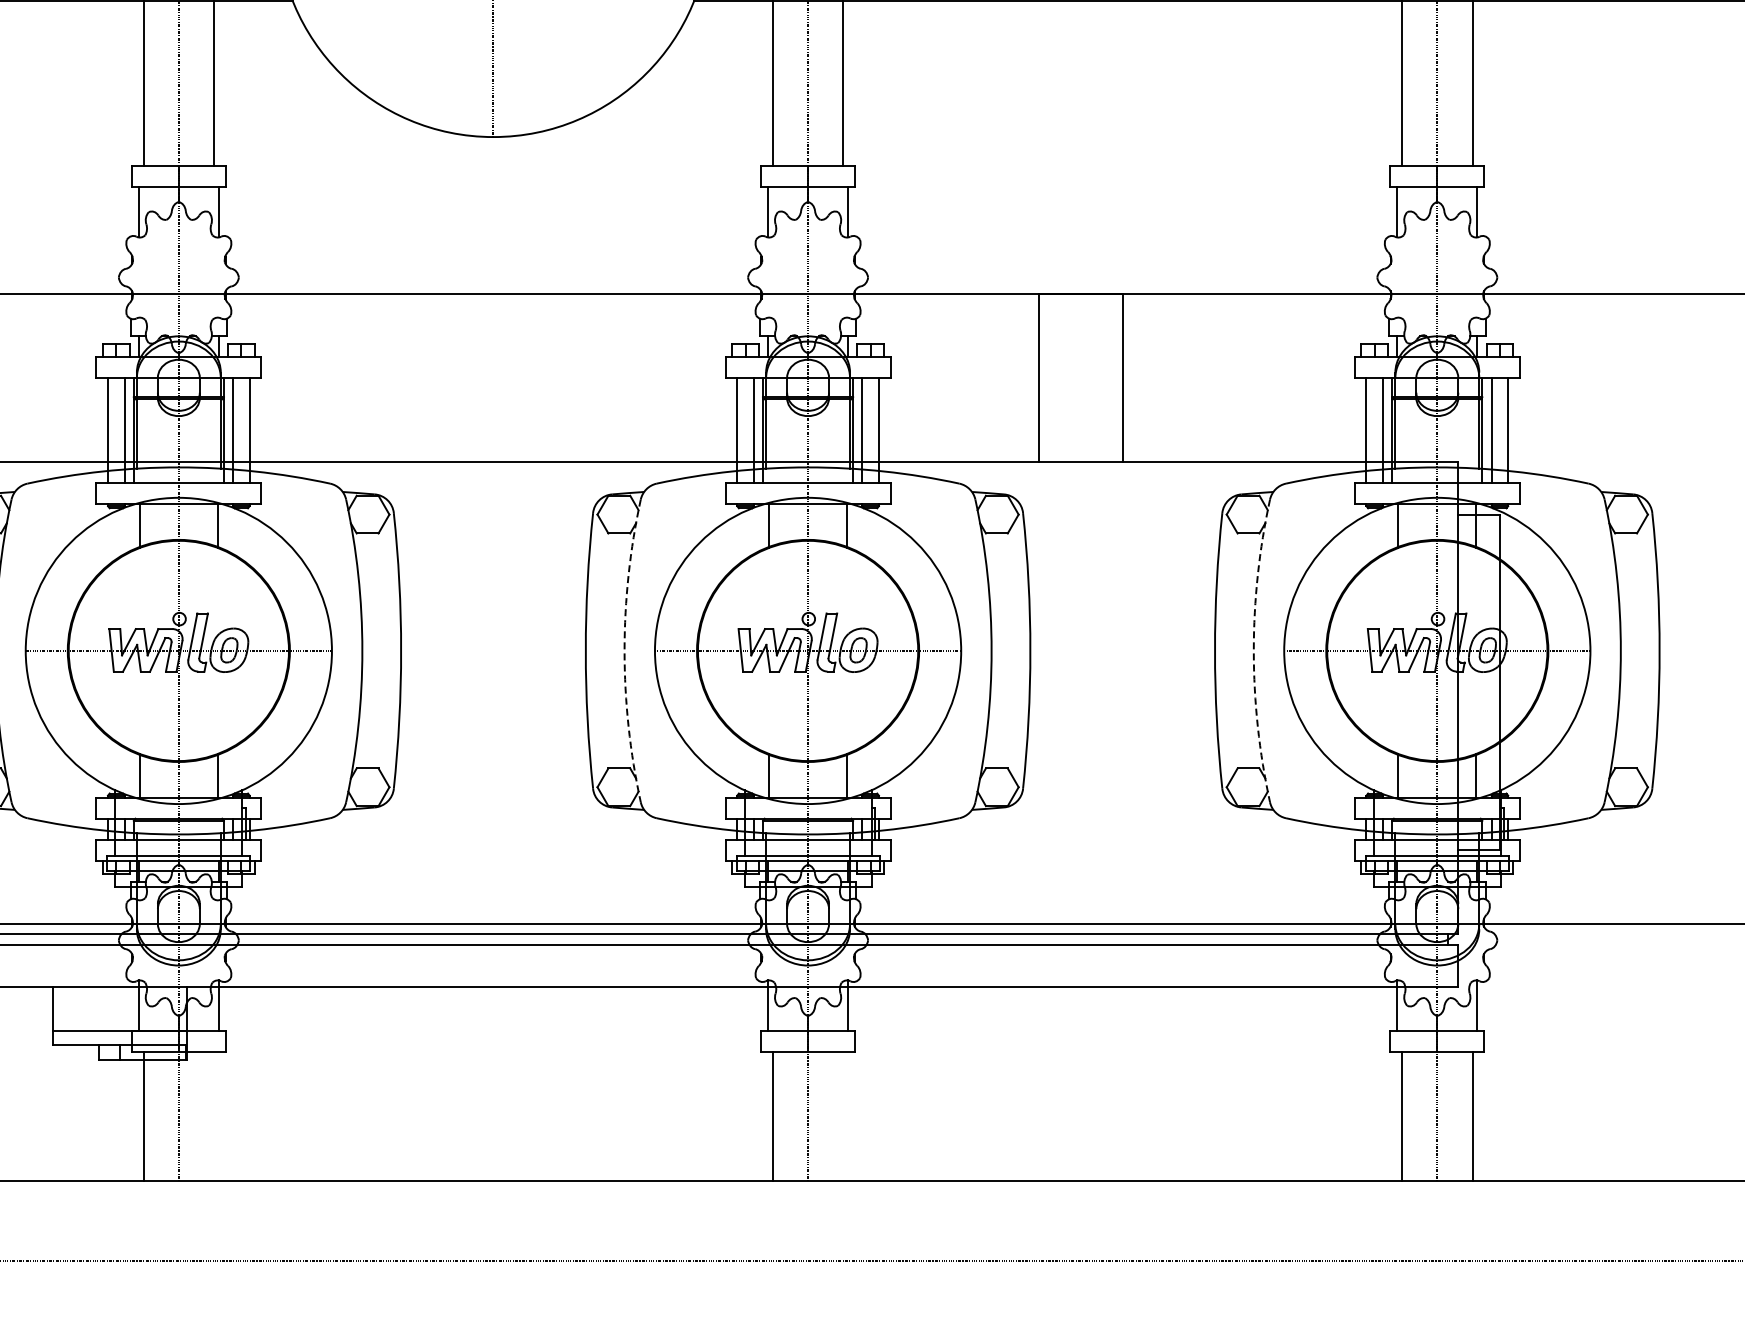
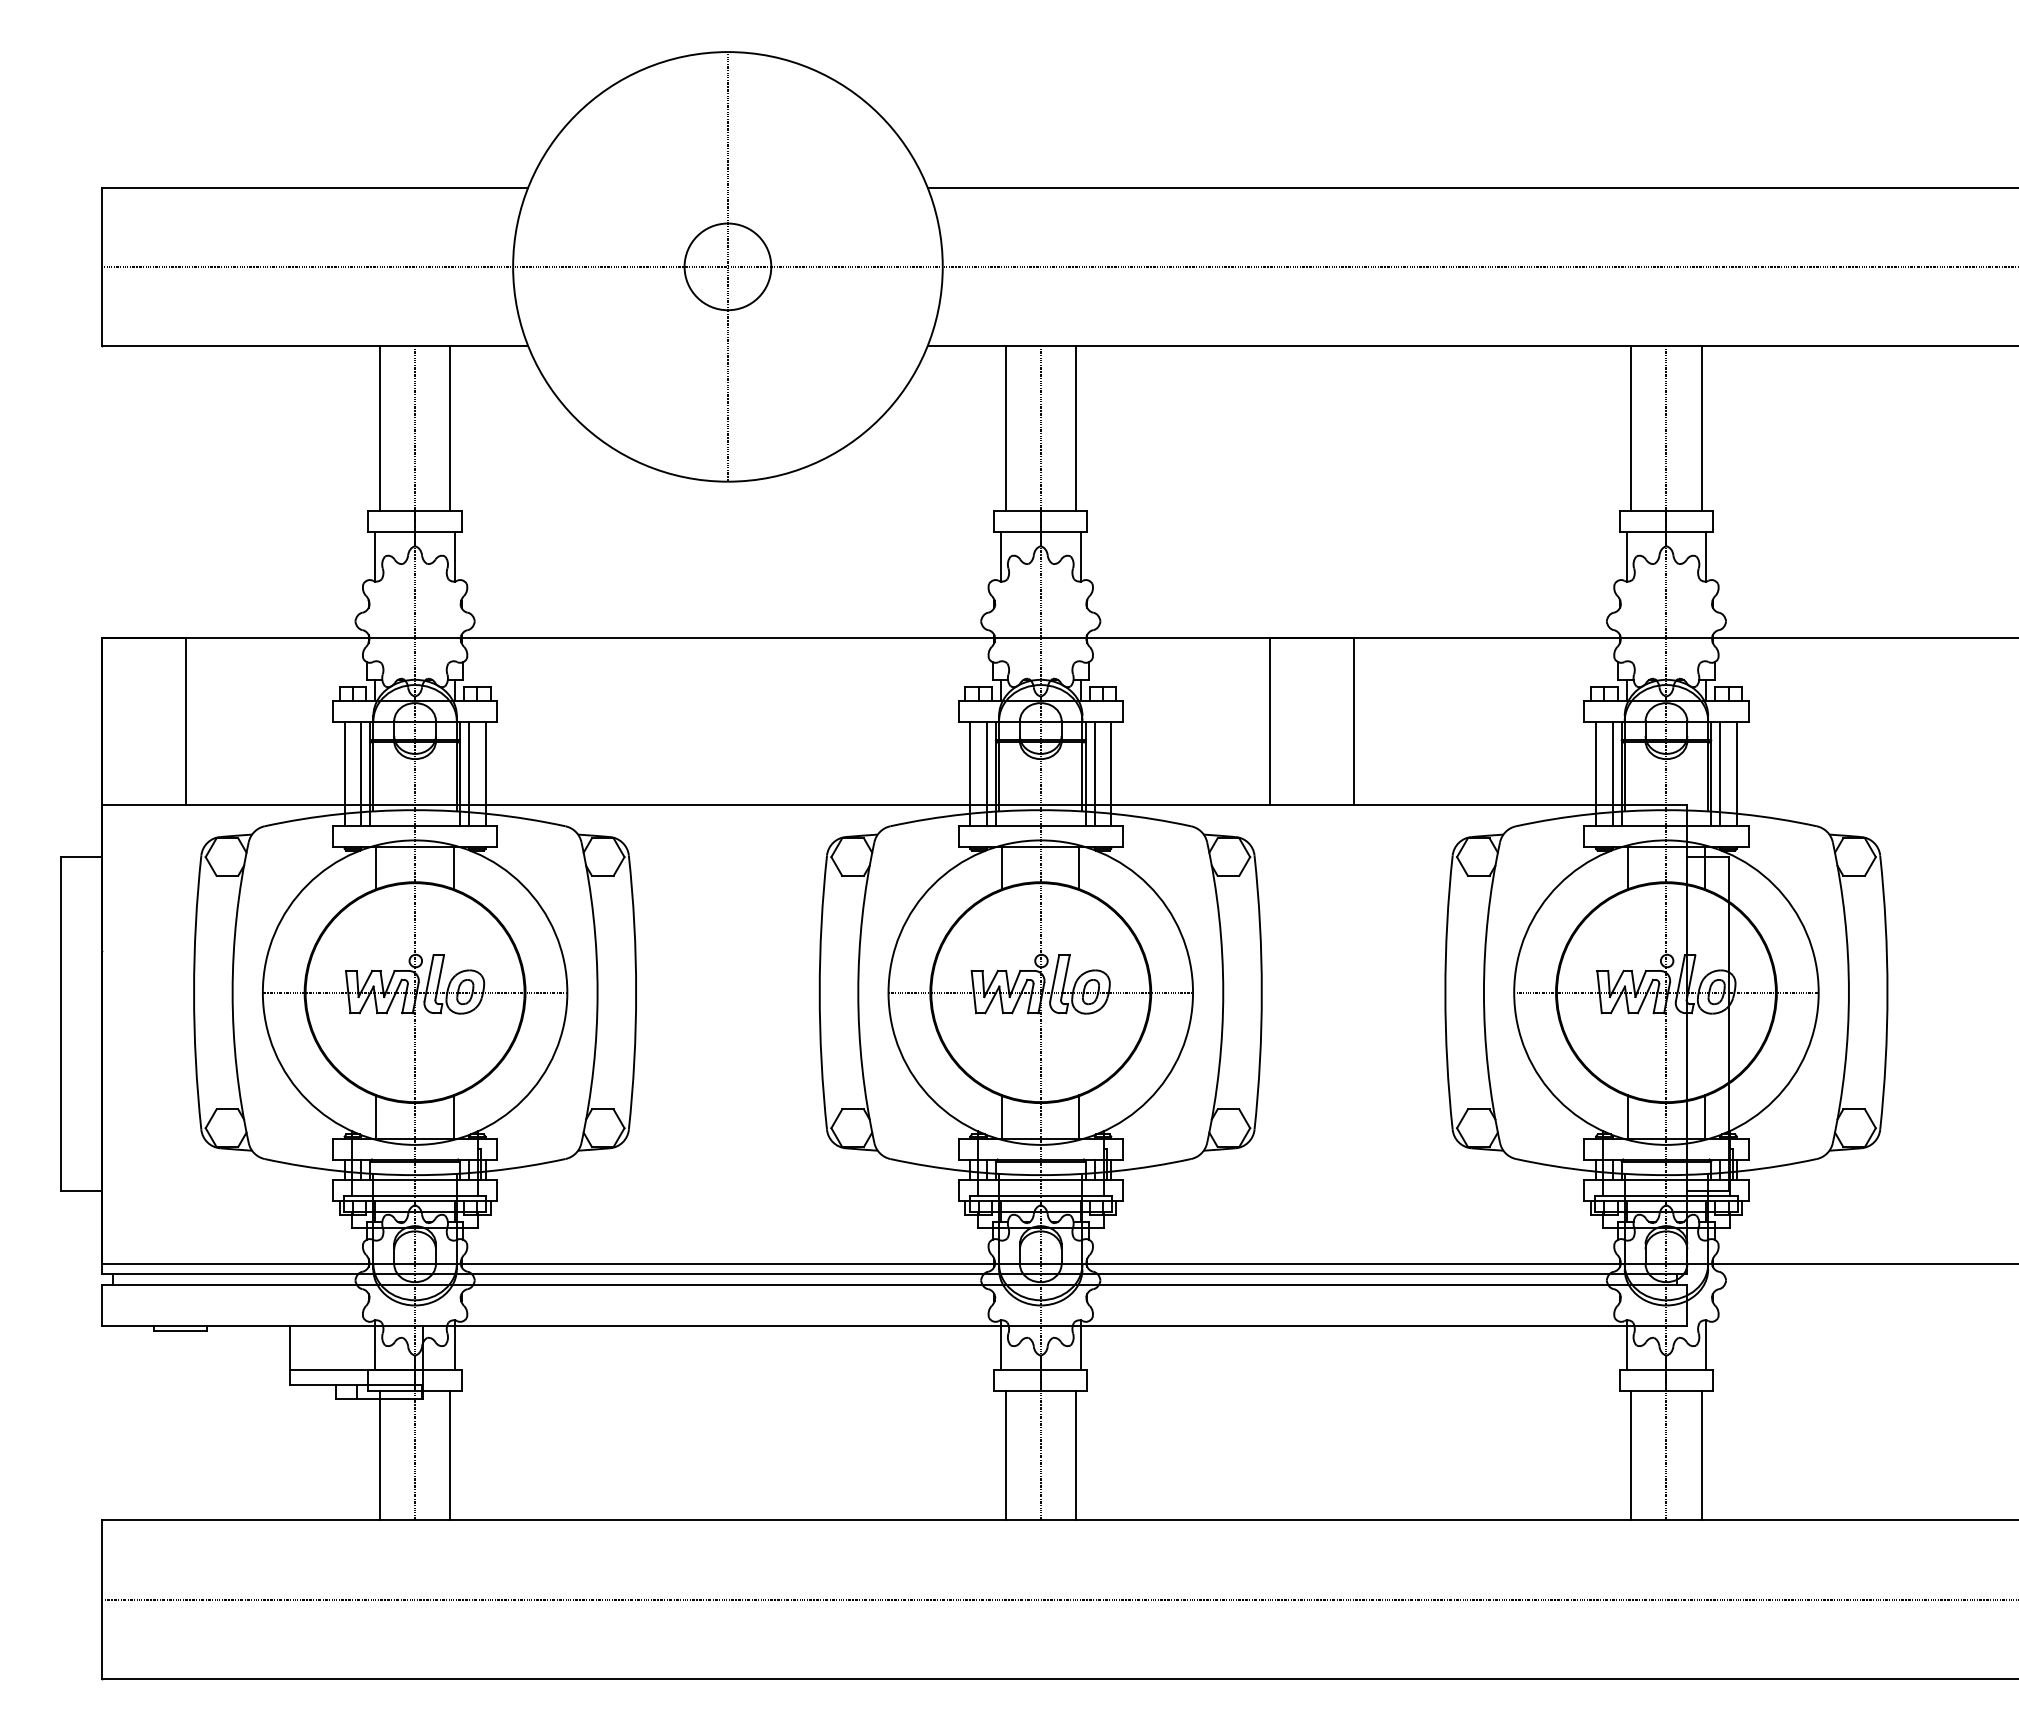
arc: (624, 650) -> (858, 992), dashed -> solid
arc: (1253, 650) -> (1483, 992), dashed -> solid
line: (214, 1116) -> (450, 1455), added
line: (843, 1116) -> (1075, 1455), added

